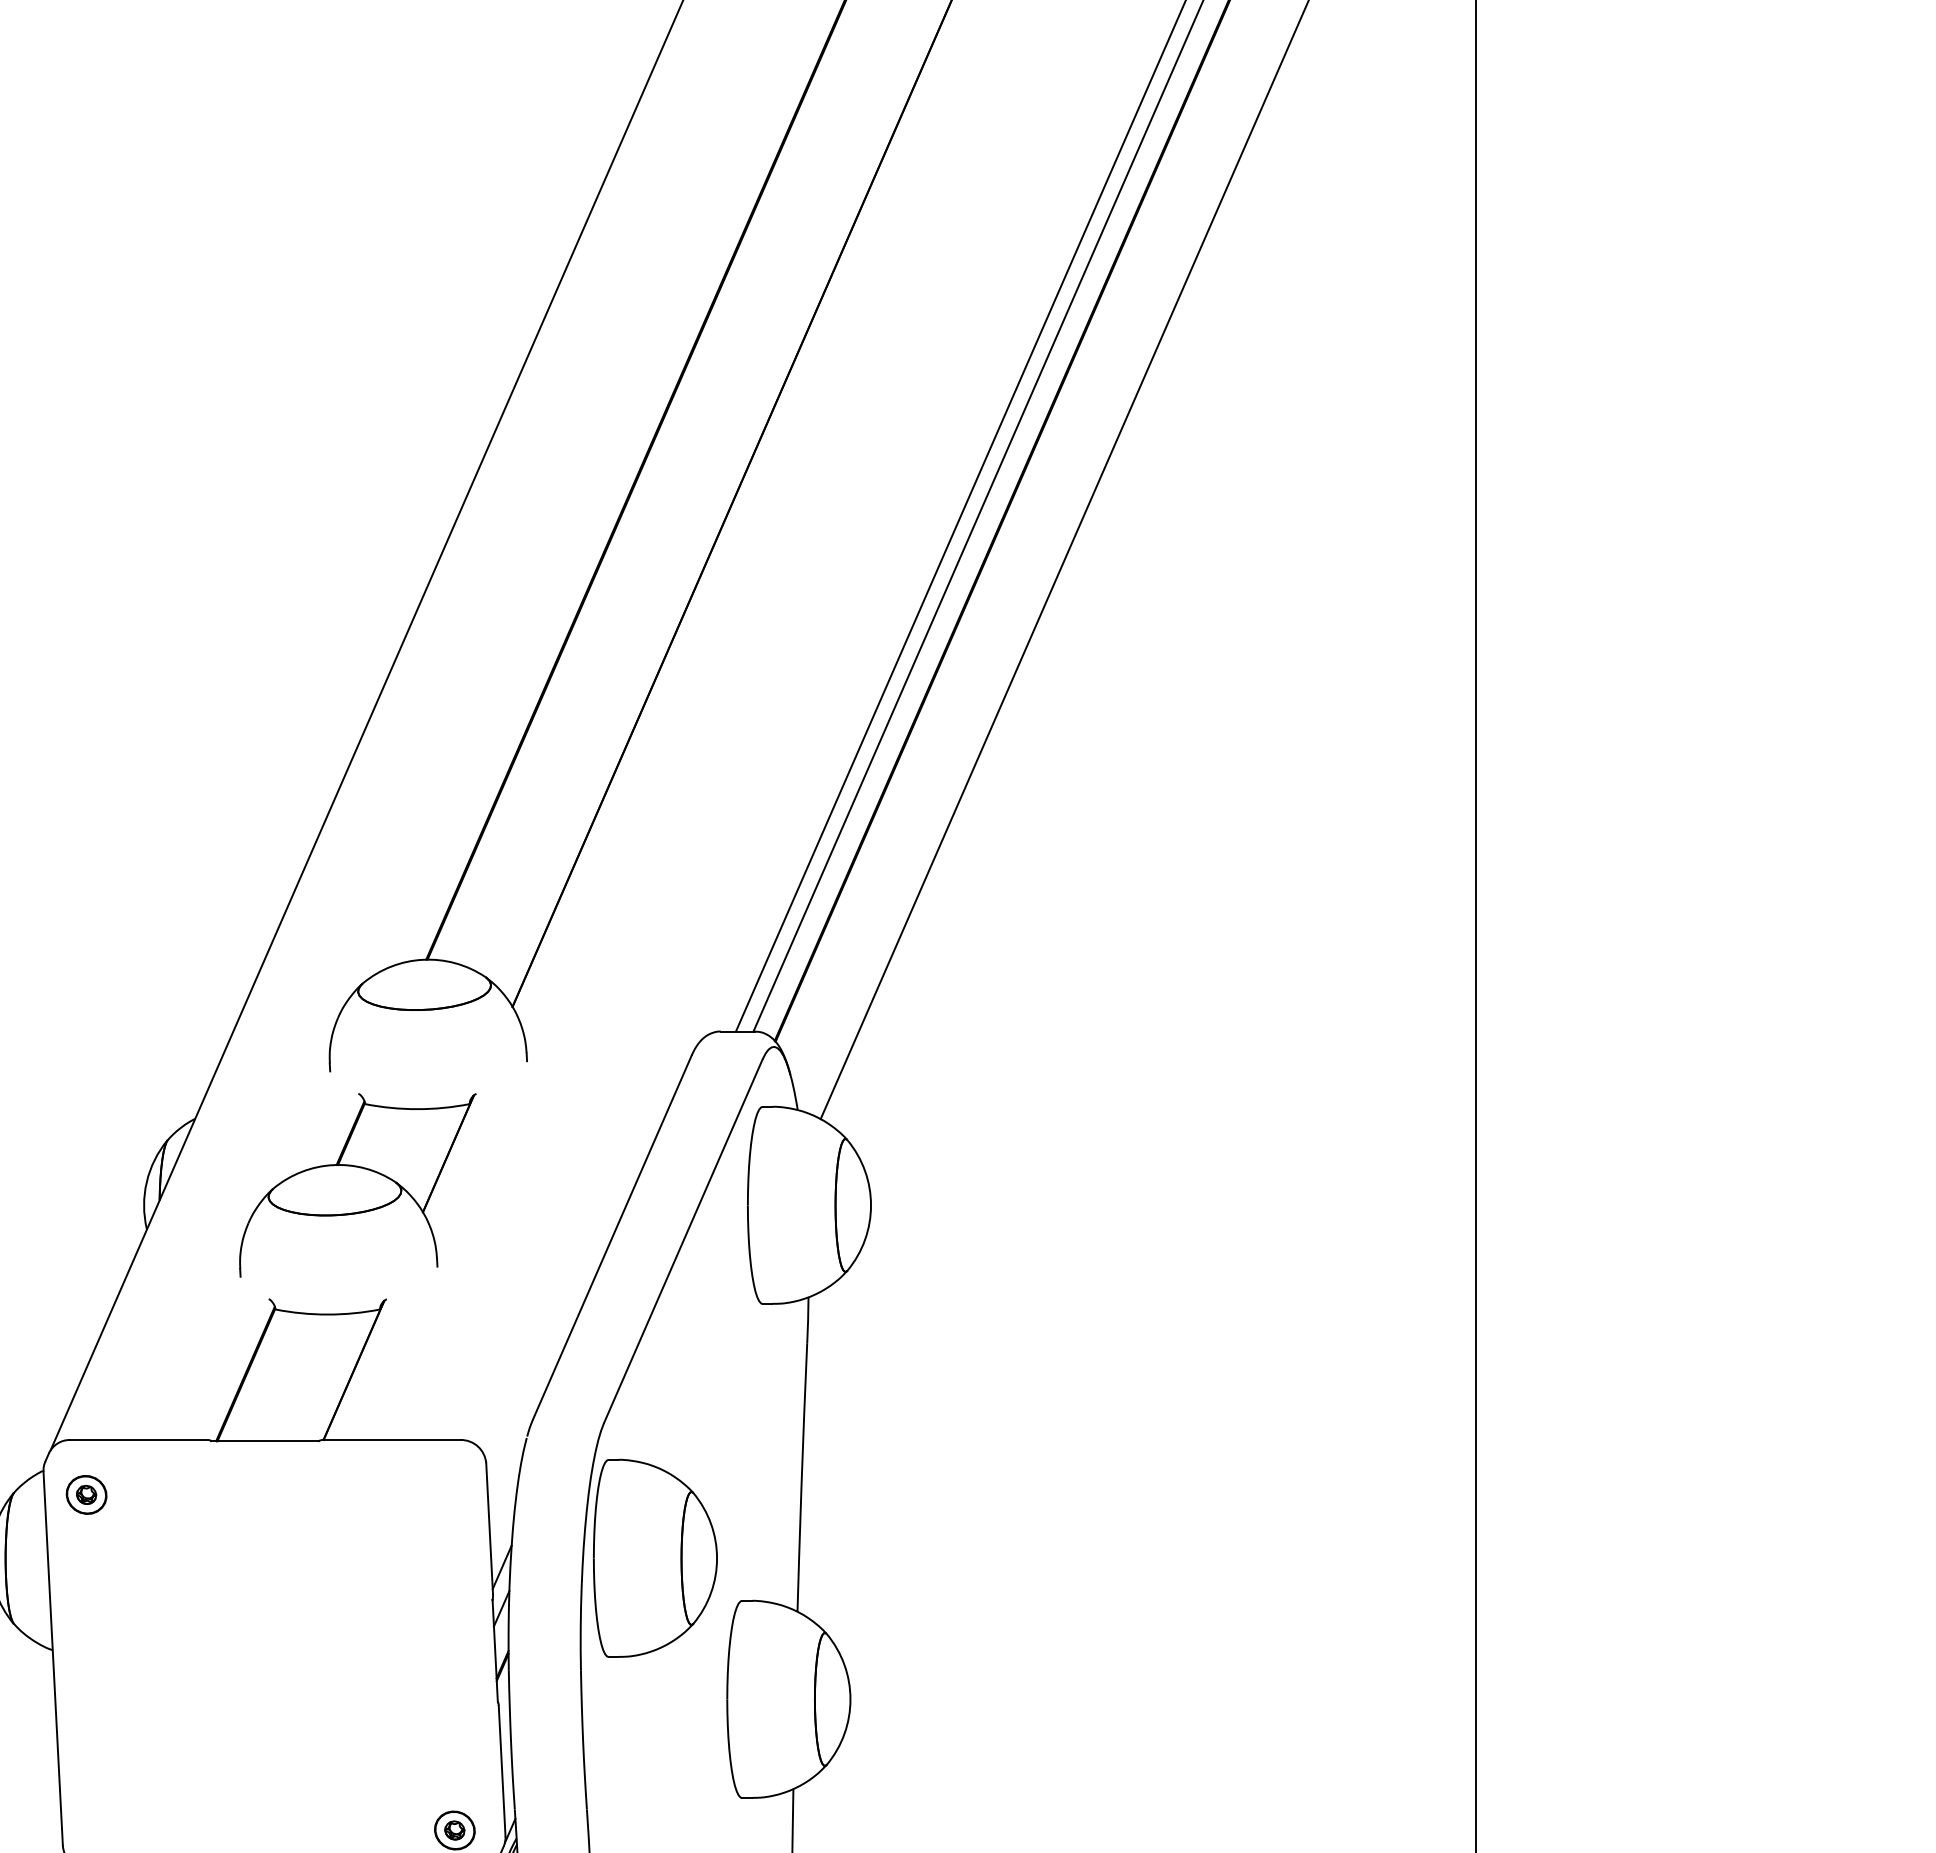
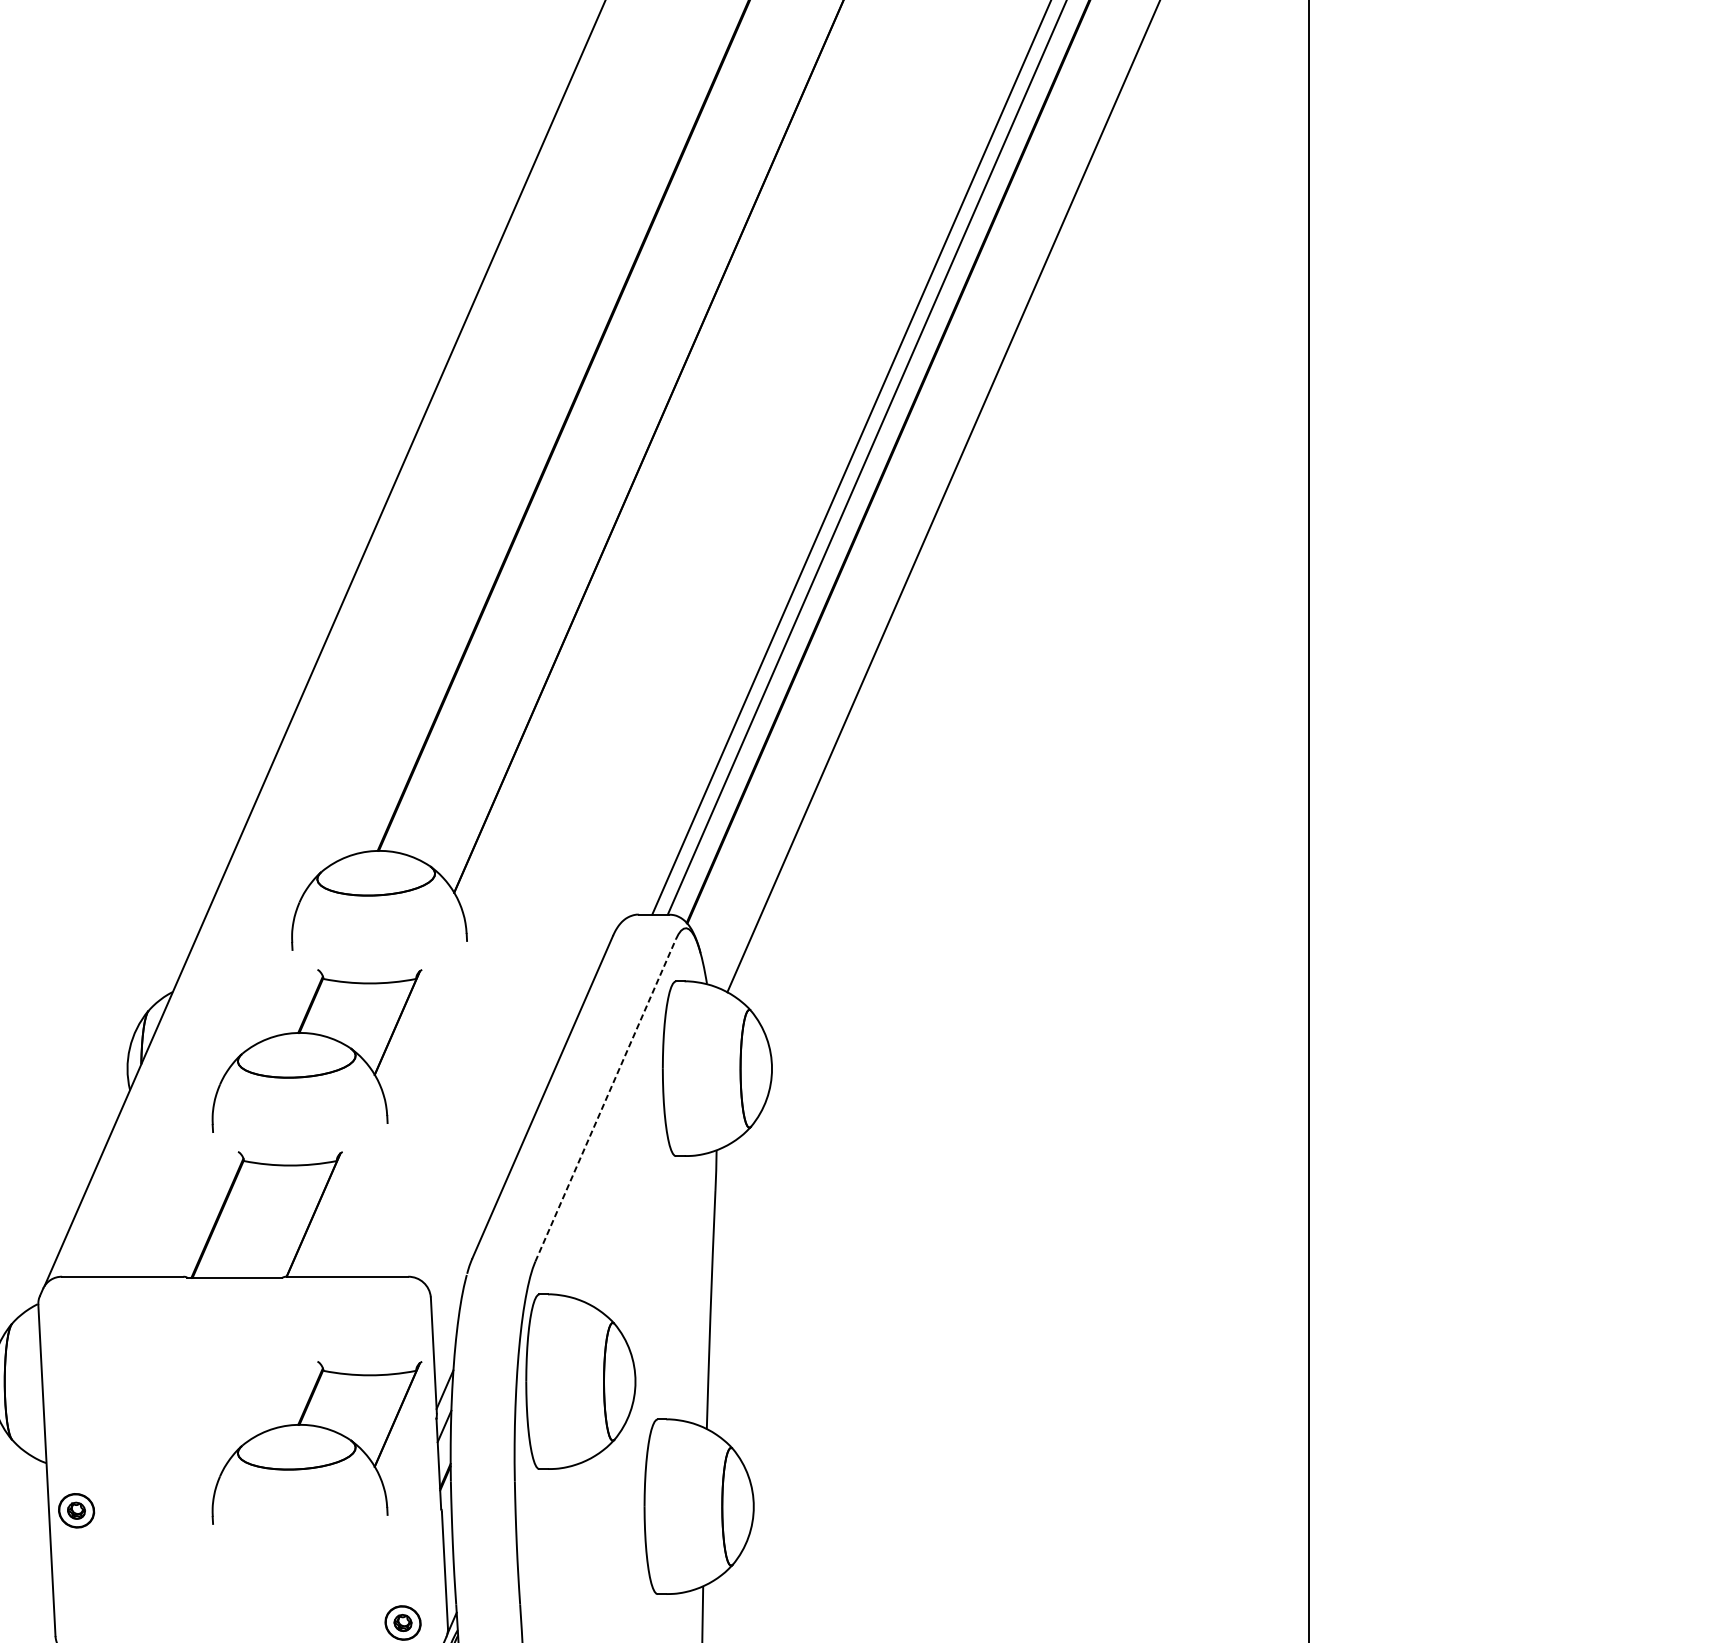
line: (683, 1240) -> (605, 1099), solid -> dashed
part: (86, 1494) -> (76, 1510), moved
part: (357, 1627) -> (316, 1443), added

